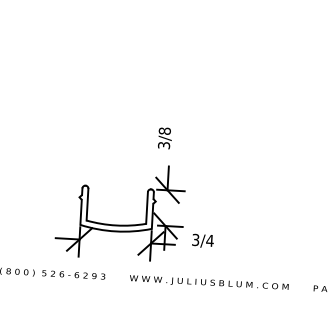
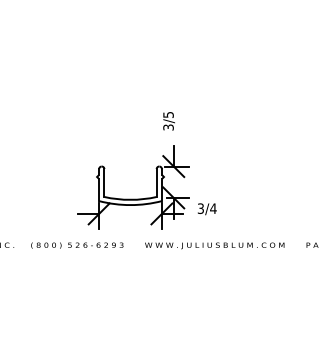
text: (164, 130) -> (168, 114), 3/8 -> 3/5

